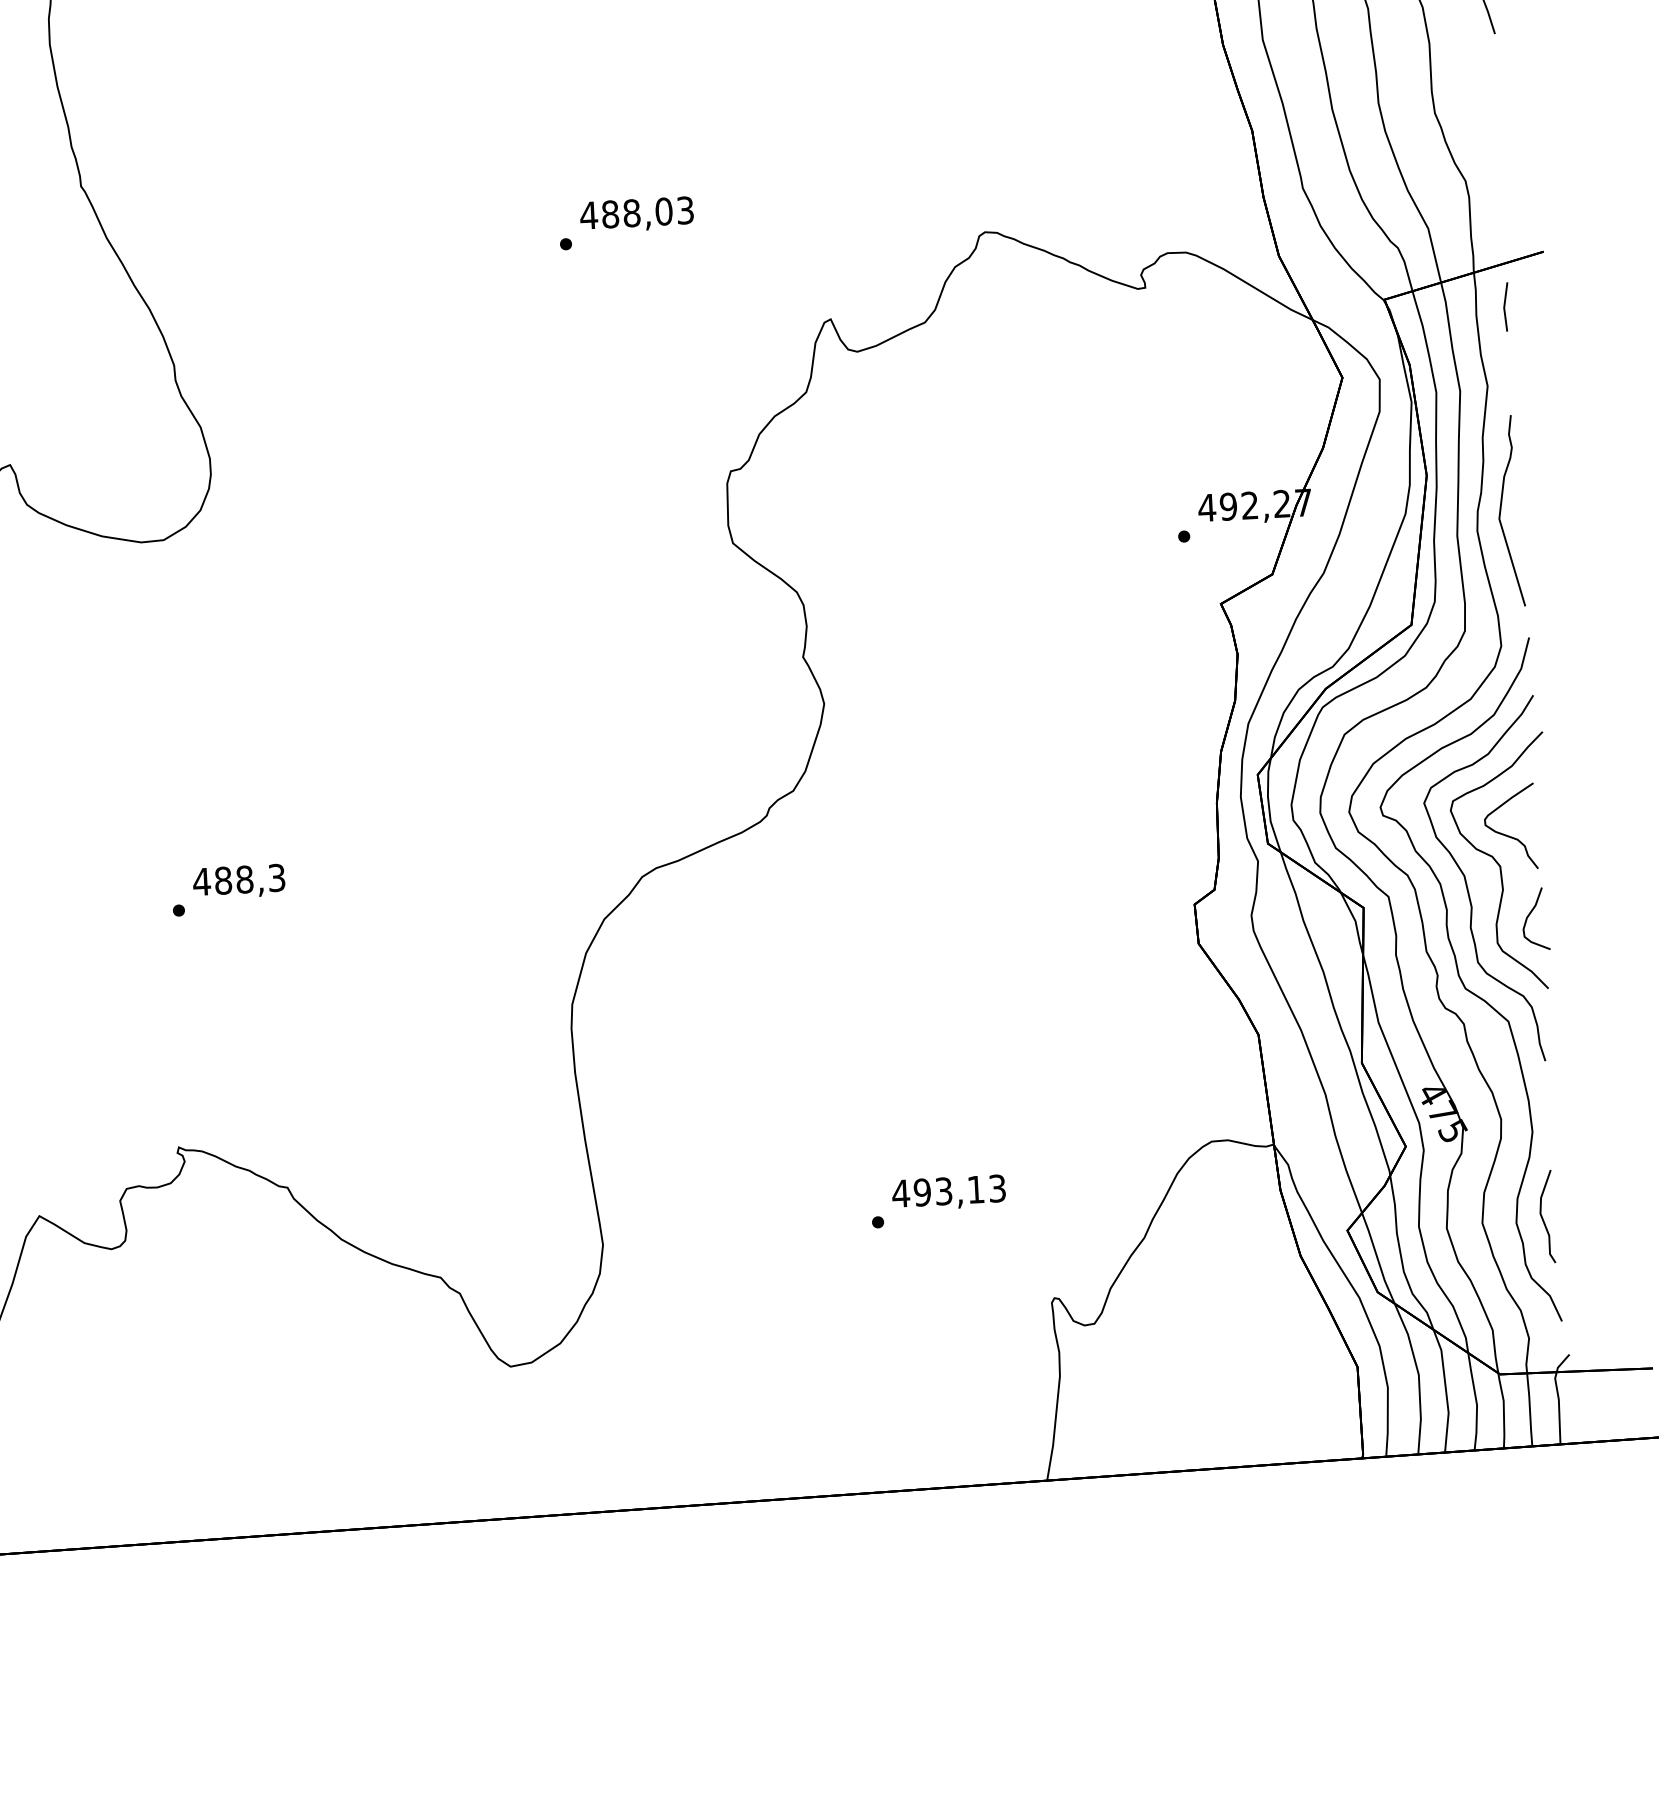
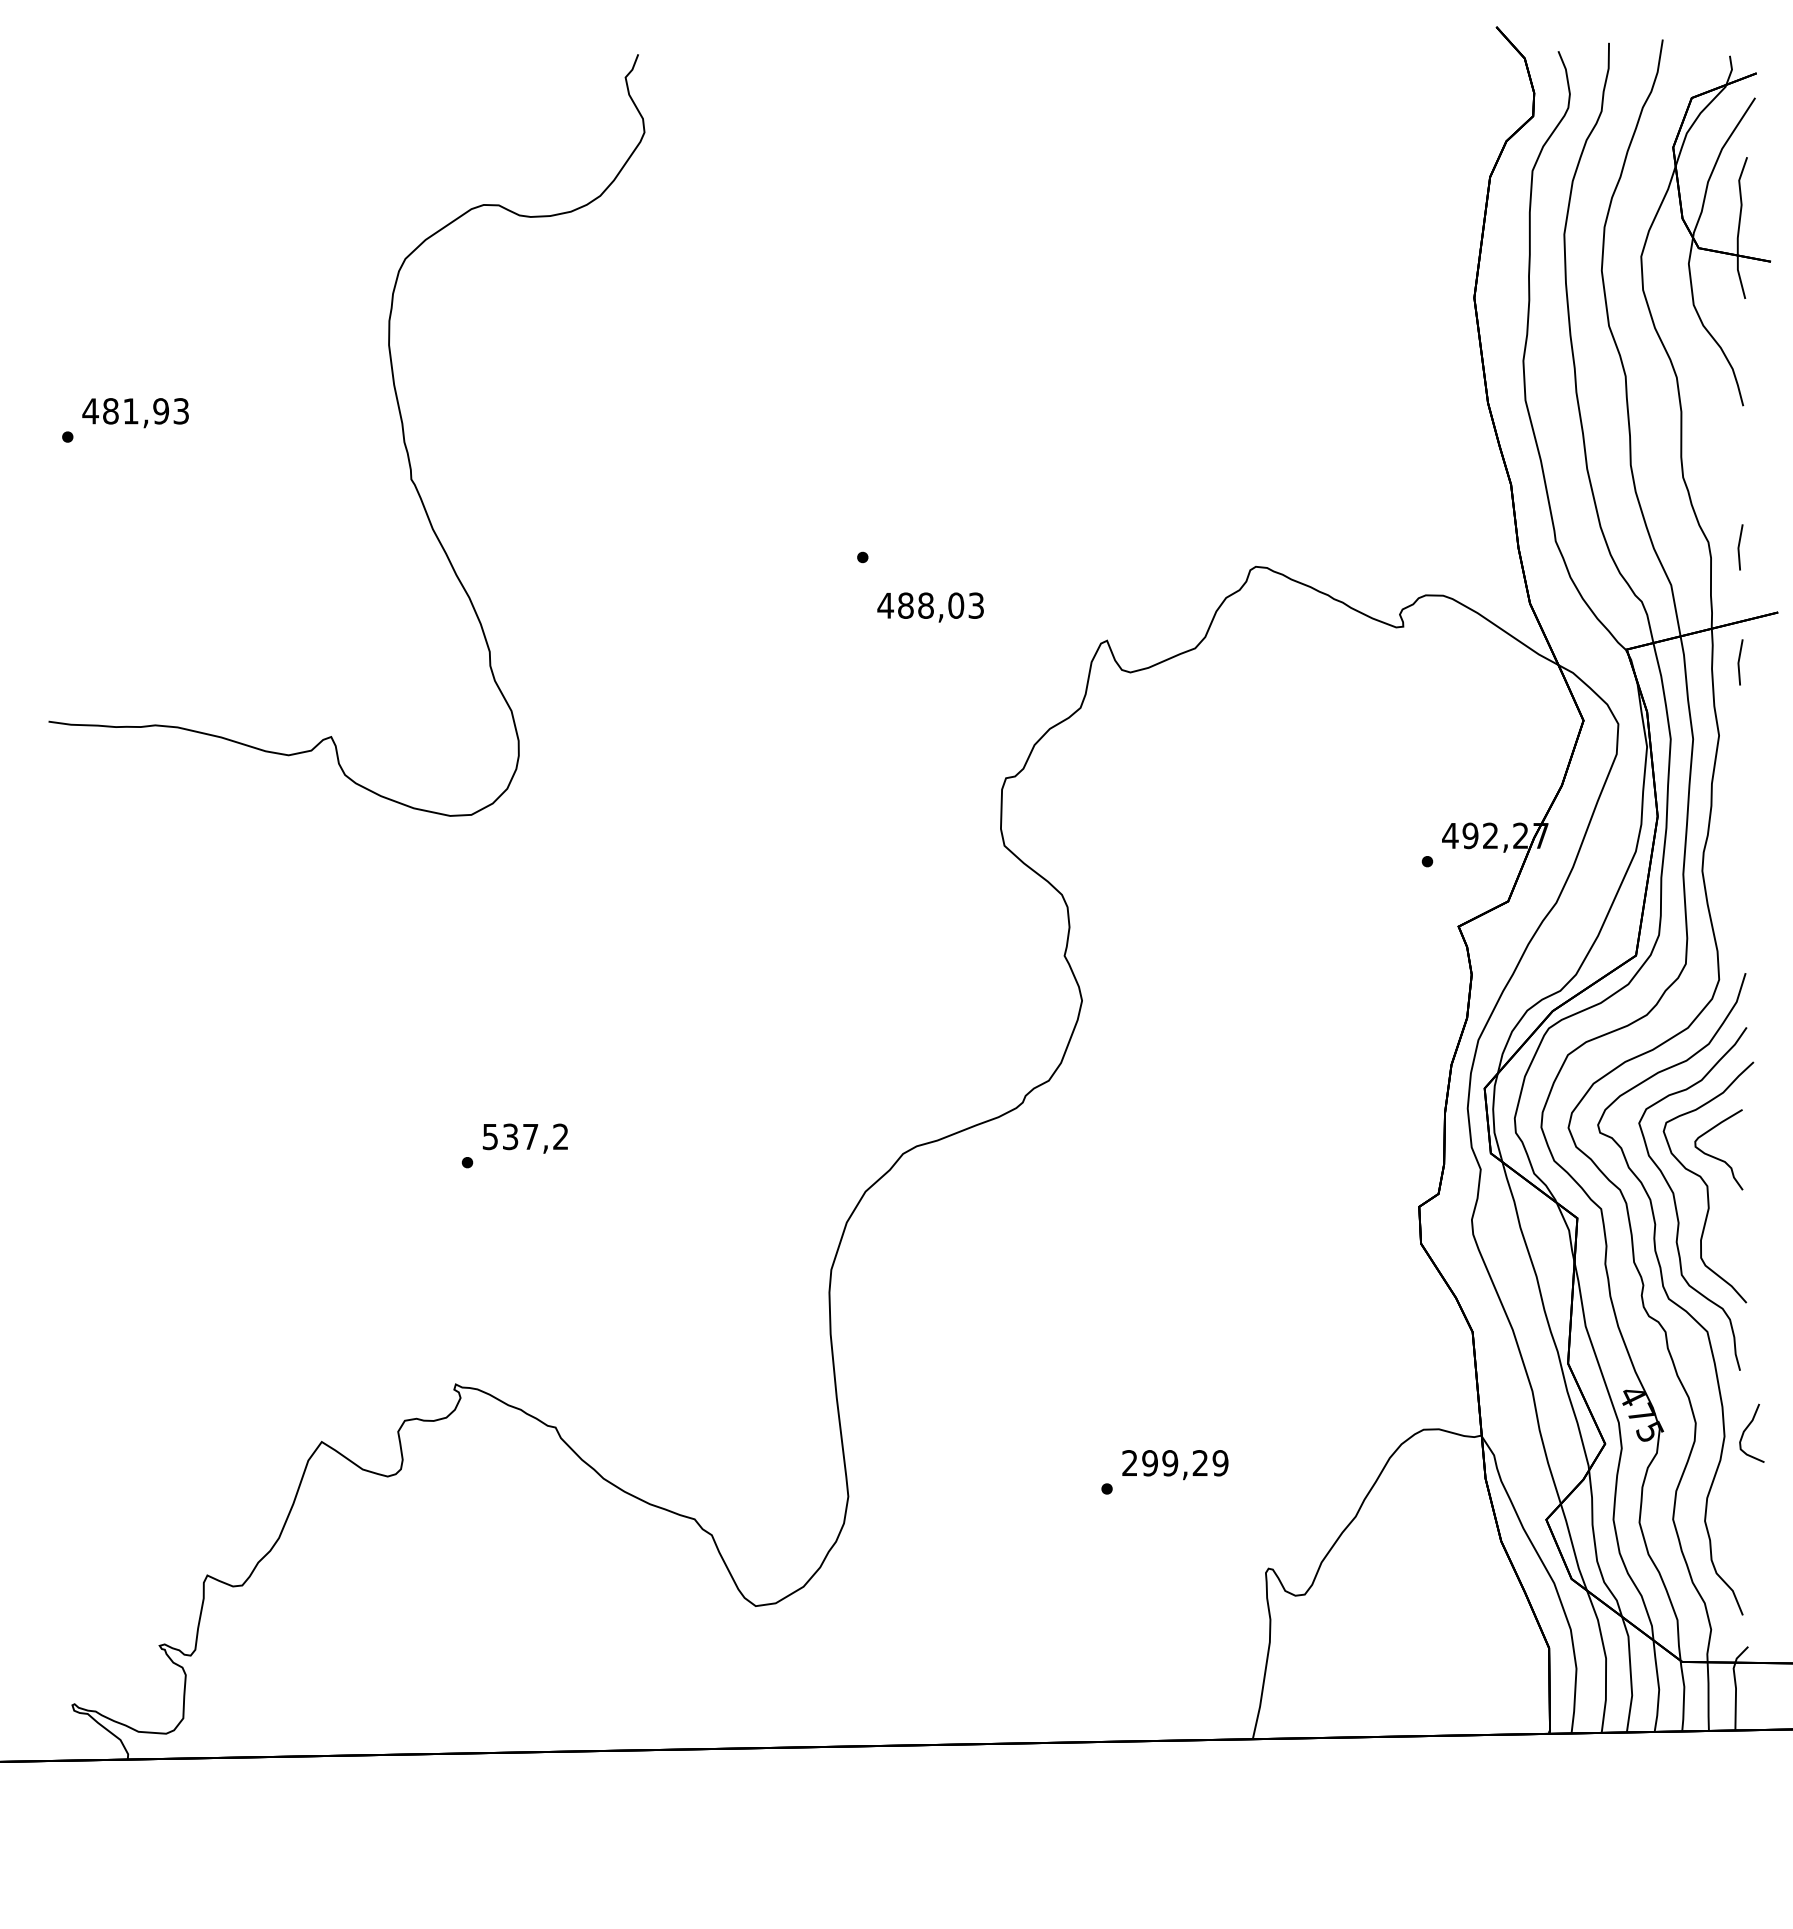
line: (1498, 184) -> (1739, 547), added
text: (636, 214) -> (930, 607), moved
curve: (1501, 508) -> (1726, 850), removed
text: (239, 879) -> (525, 1136), 488,3 -> 537,2
curve: (1530, 914) -> (1747, 1428), moved
text: (948, 1191) -> (1174, 1463), 493,13 -> 299,29
curve: (1543, 1217) -> (1730, 1517), removed

